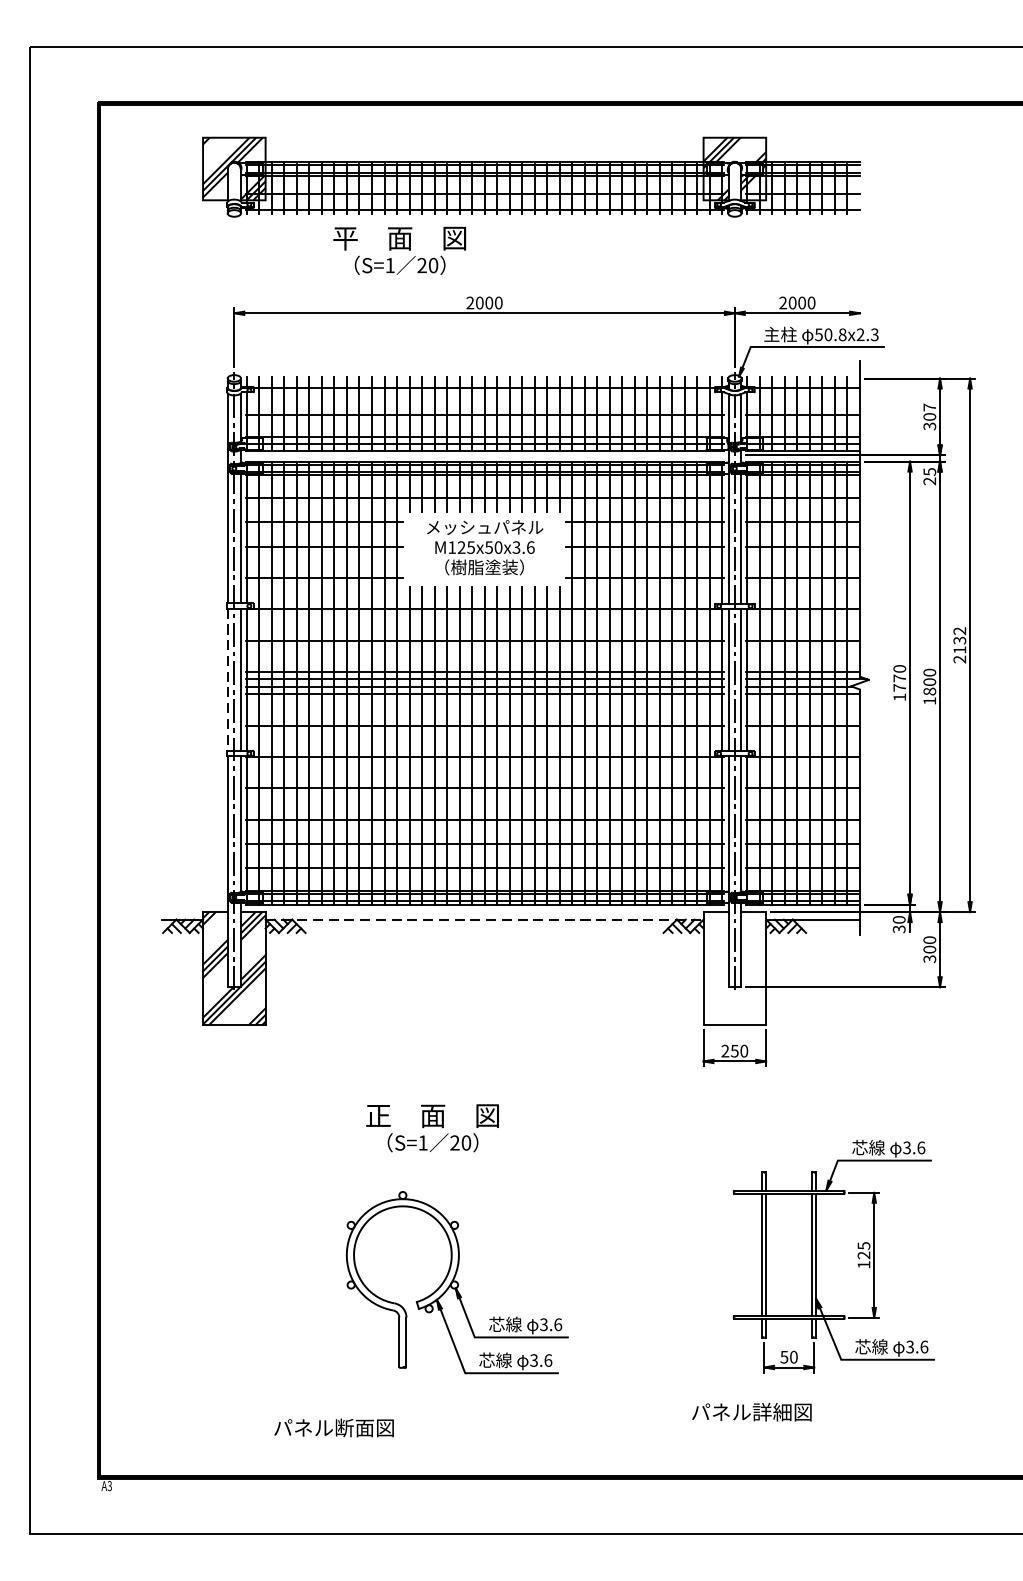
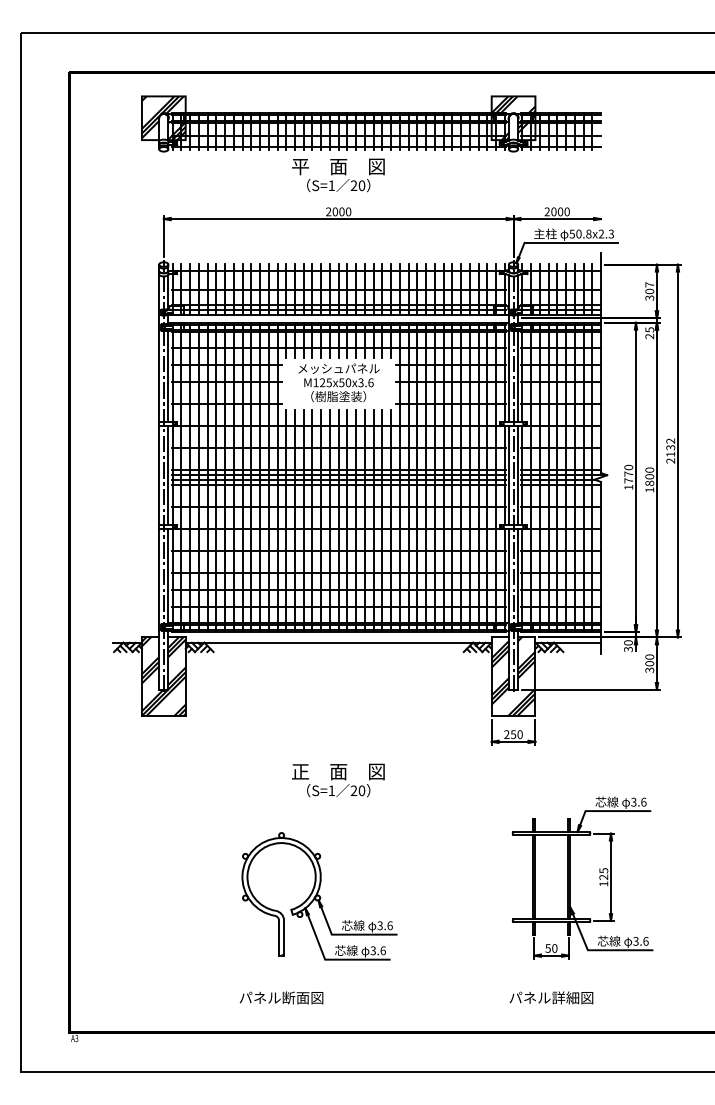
text: (399, 250) -> (338, 175), moved
line: (228, 680) -> (159, 475), dashed -> solid
line: (485, 919) -> (339, 642), dashed -> solid
hatch: (734, 967) -> (513, 676), added
text: (432, 1128) -> (338, 780), moved
text: (751, 1411) -> (551, 997), moved
text: (334, 1427) -> (281, 997), moved

